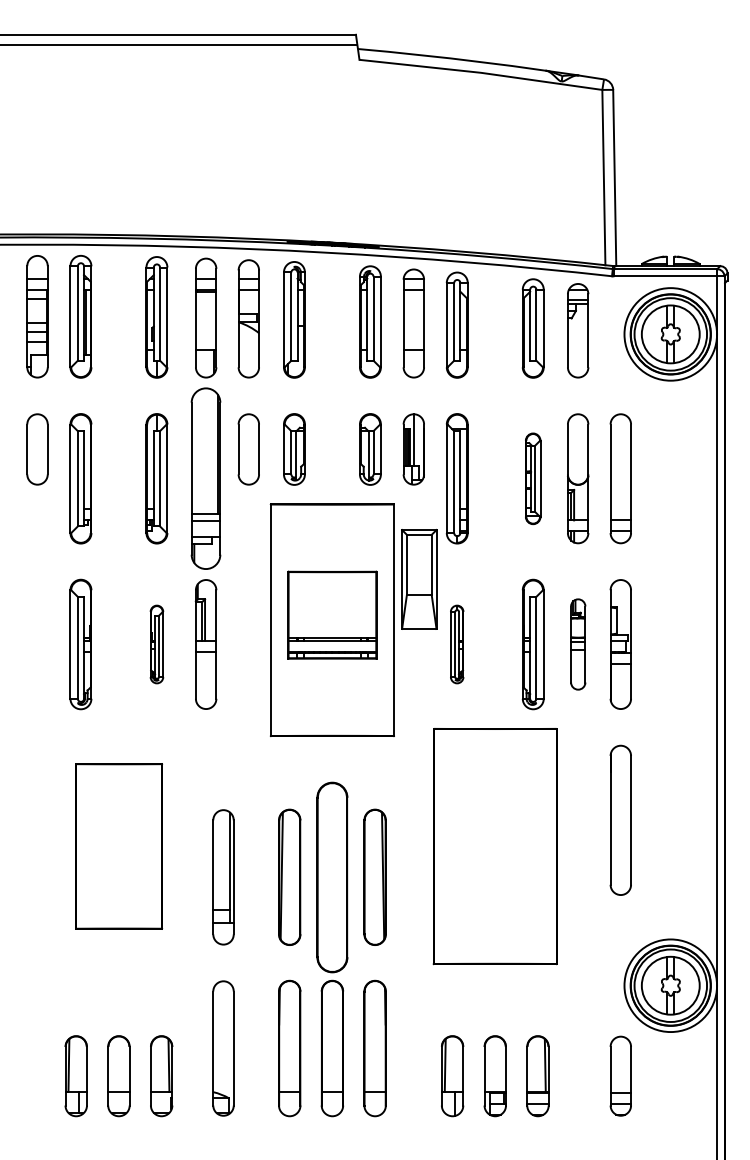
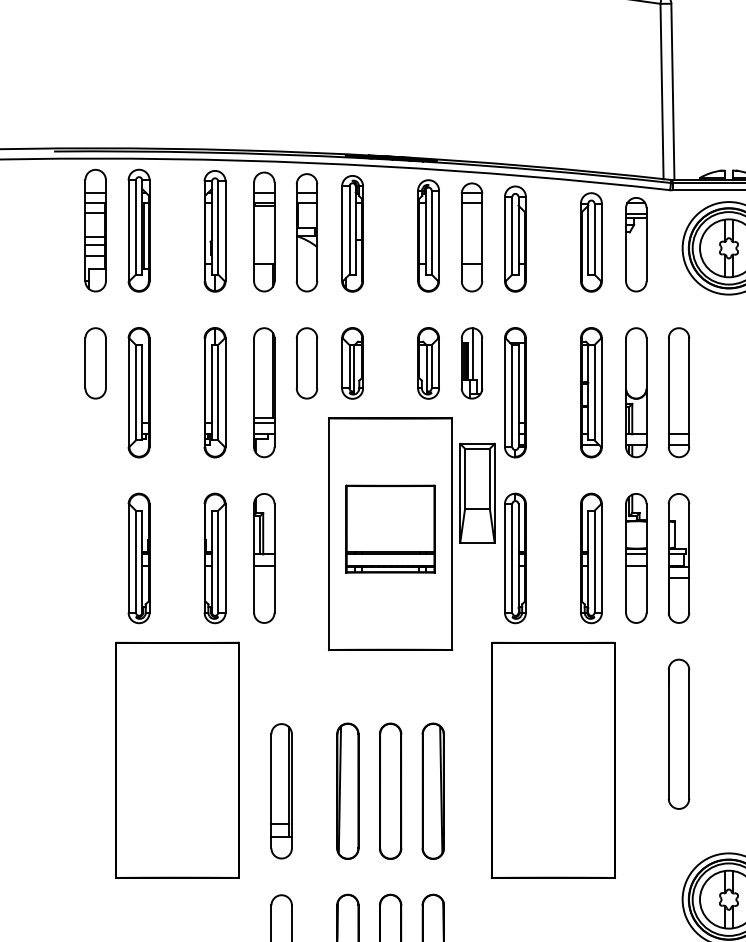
part: (206, 478) -> (264, 392), size x0.71
part: (532, 478) -> (590, 392), size x1.43
part: (156, 644) -> (214, 558), size x1.67
part: (456, 644) -> (514, 558), size x1.67
part: (578, 644) -> (636, 558), size x1.43
part: (118, 846) -> (176, 760), size x1.43
part: (332, 876) -> (390, 790), size x0.71

